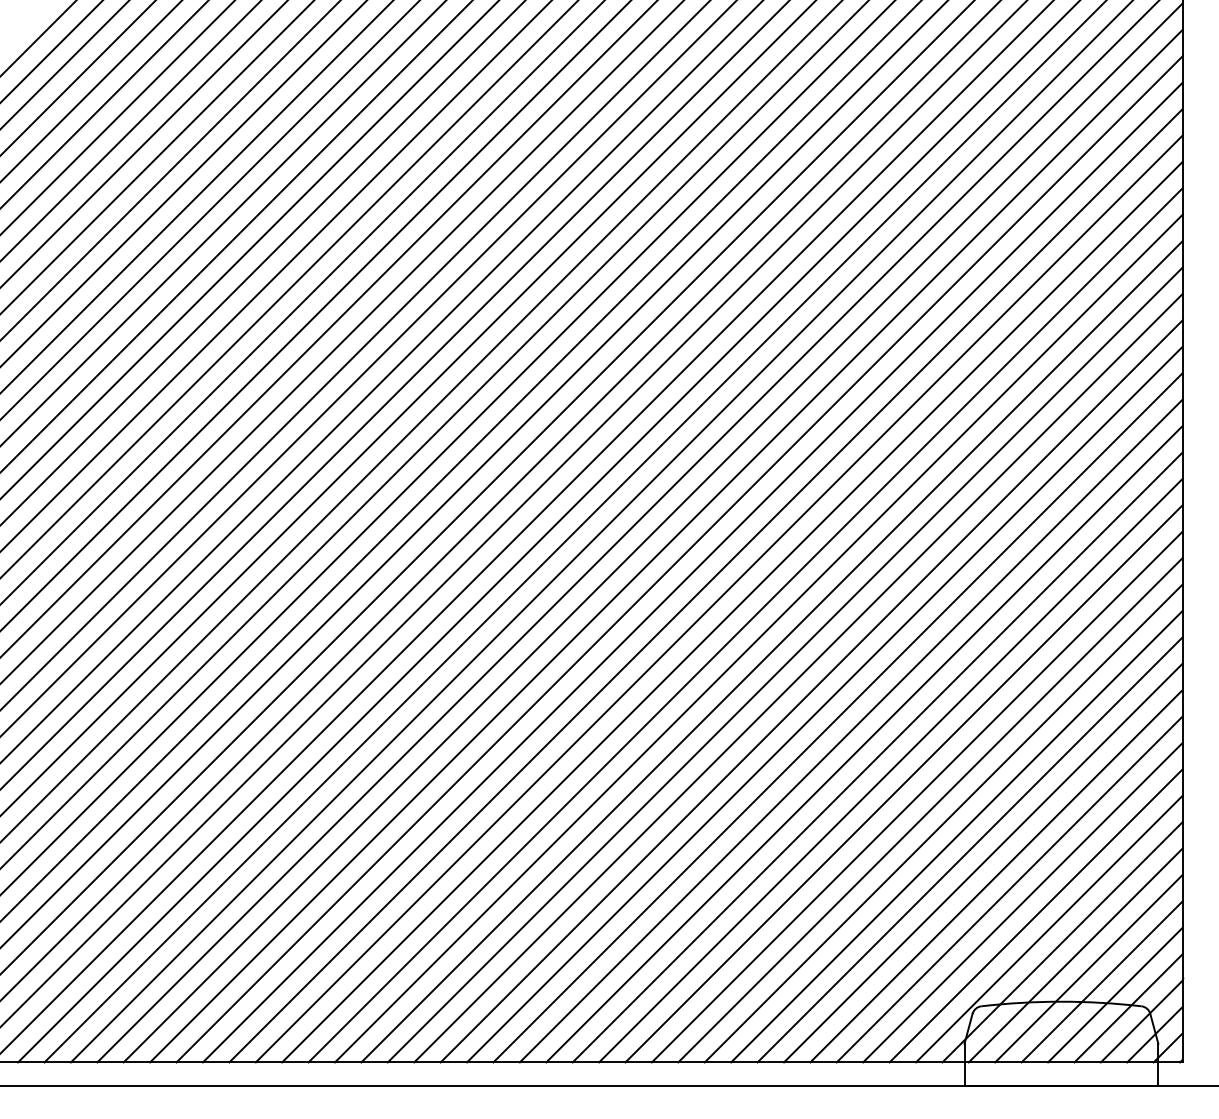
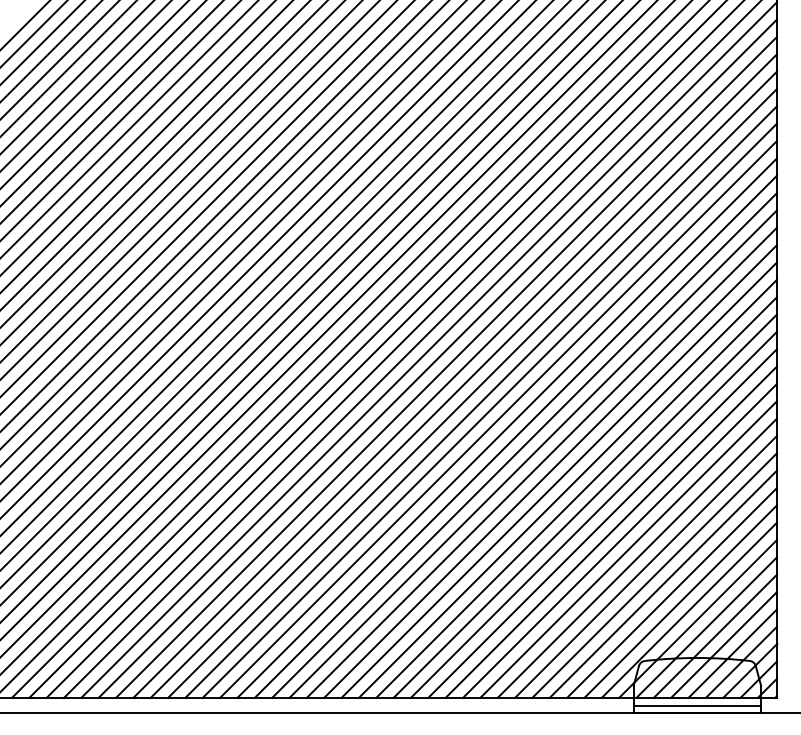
line: (1061, 1074) -> (697, 705), added

